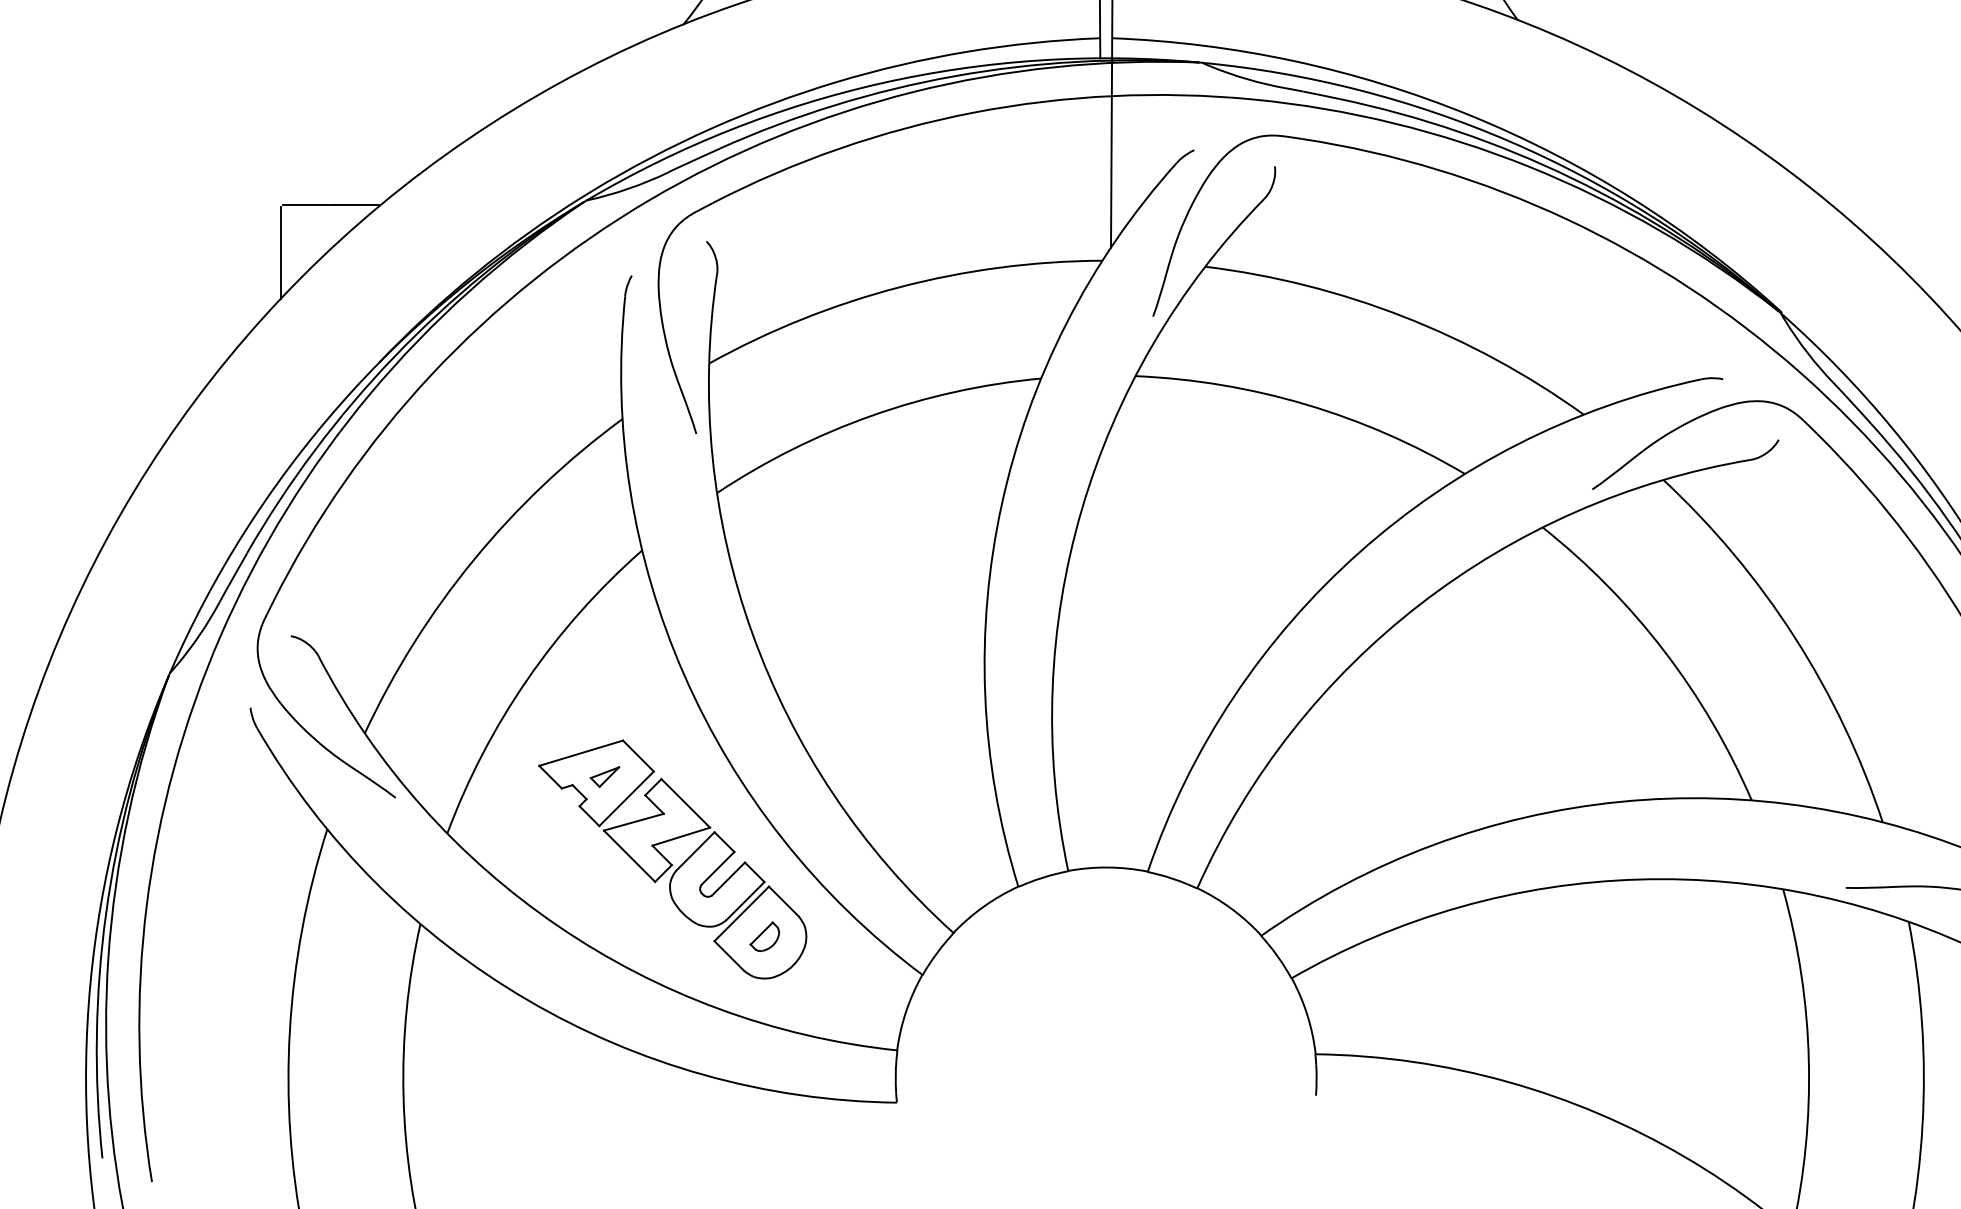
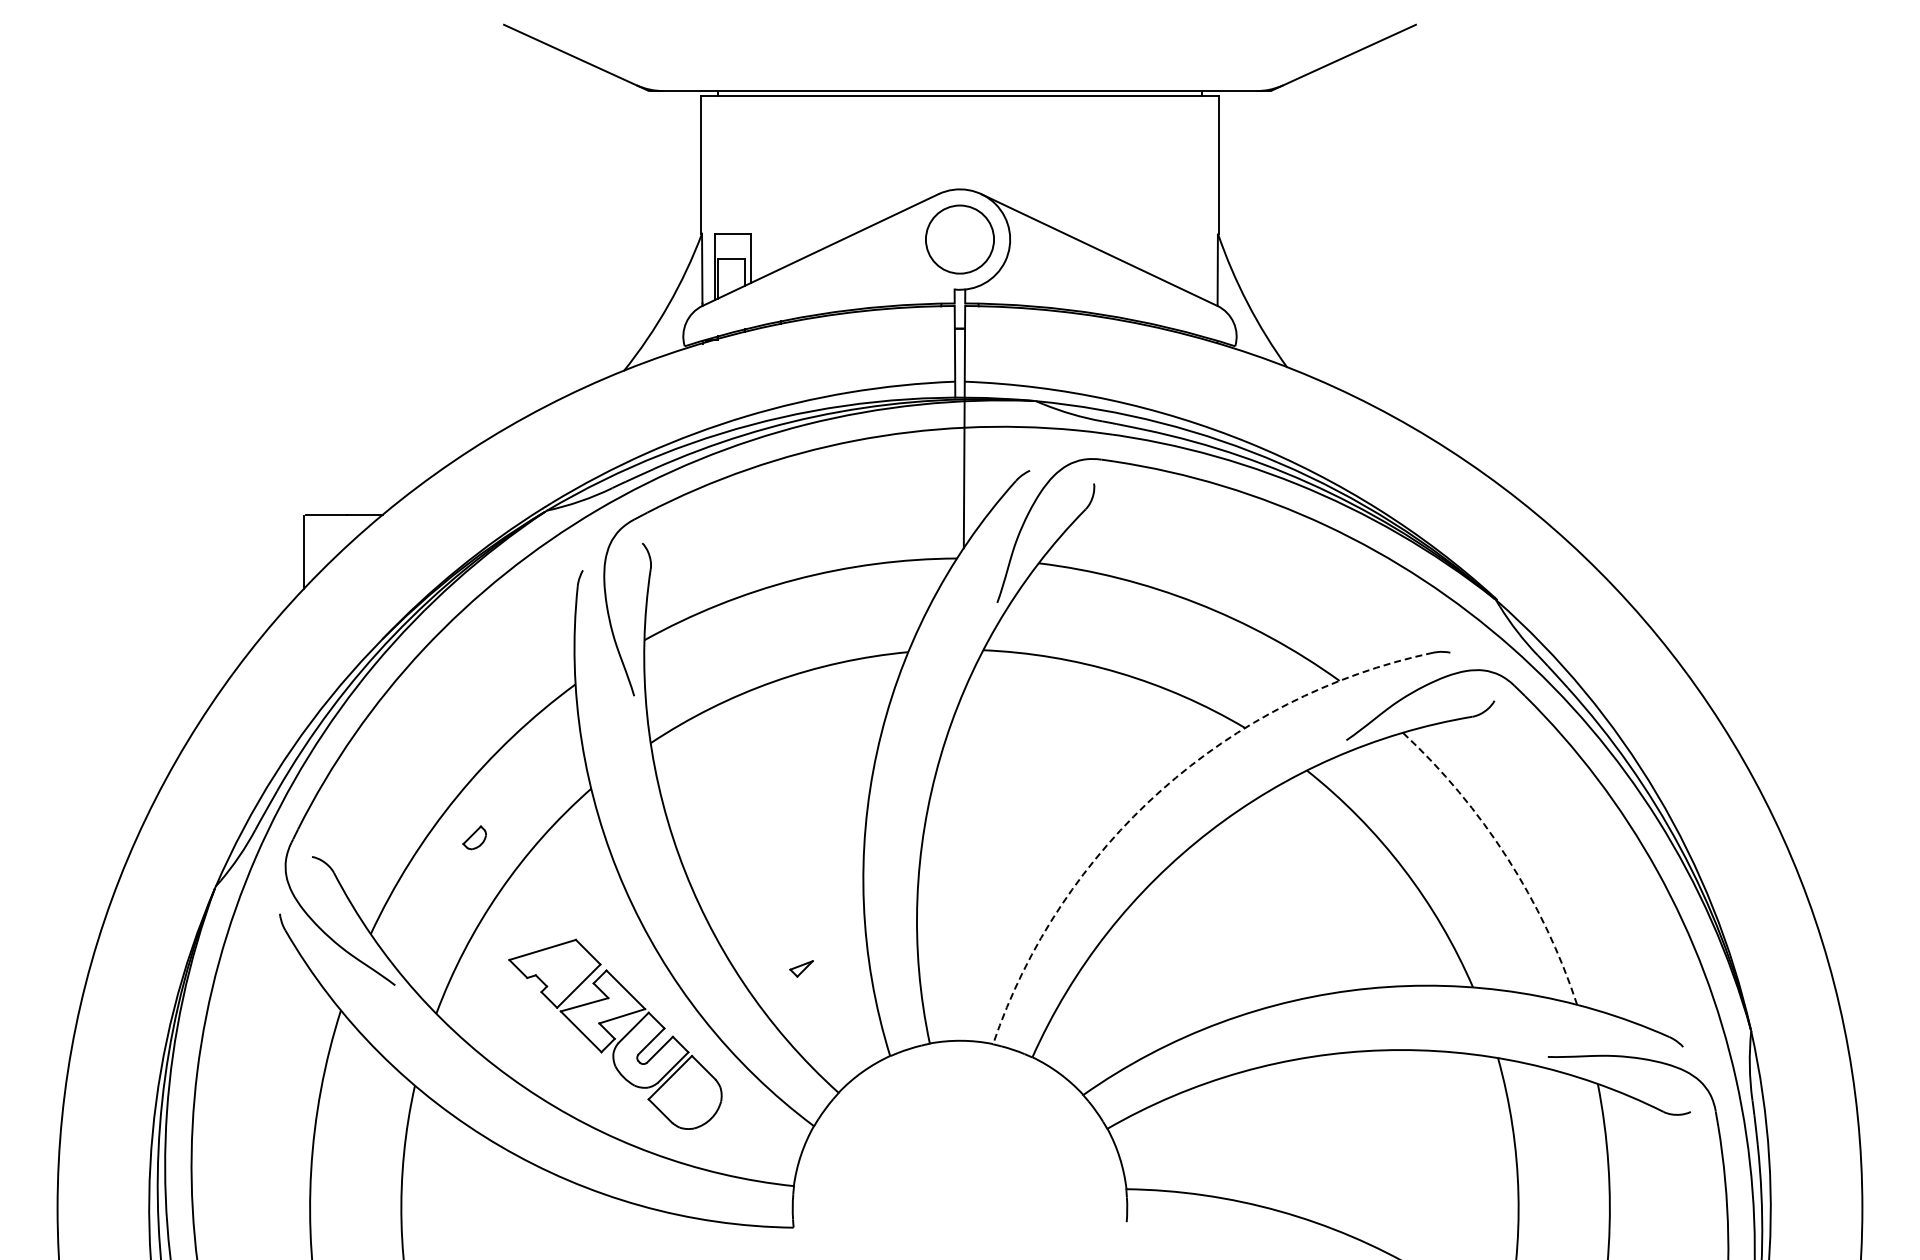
arc: (1359, 552) -> (1161, 790), solid -> dashed
arc: (1795, 636) -> (1507, 857), solid -> dashed
part: (604, 776) -> (801, 968), moved
part: (764, 936) -> (474, 837), moved

